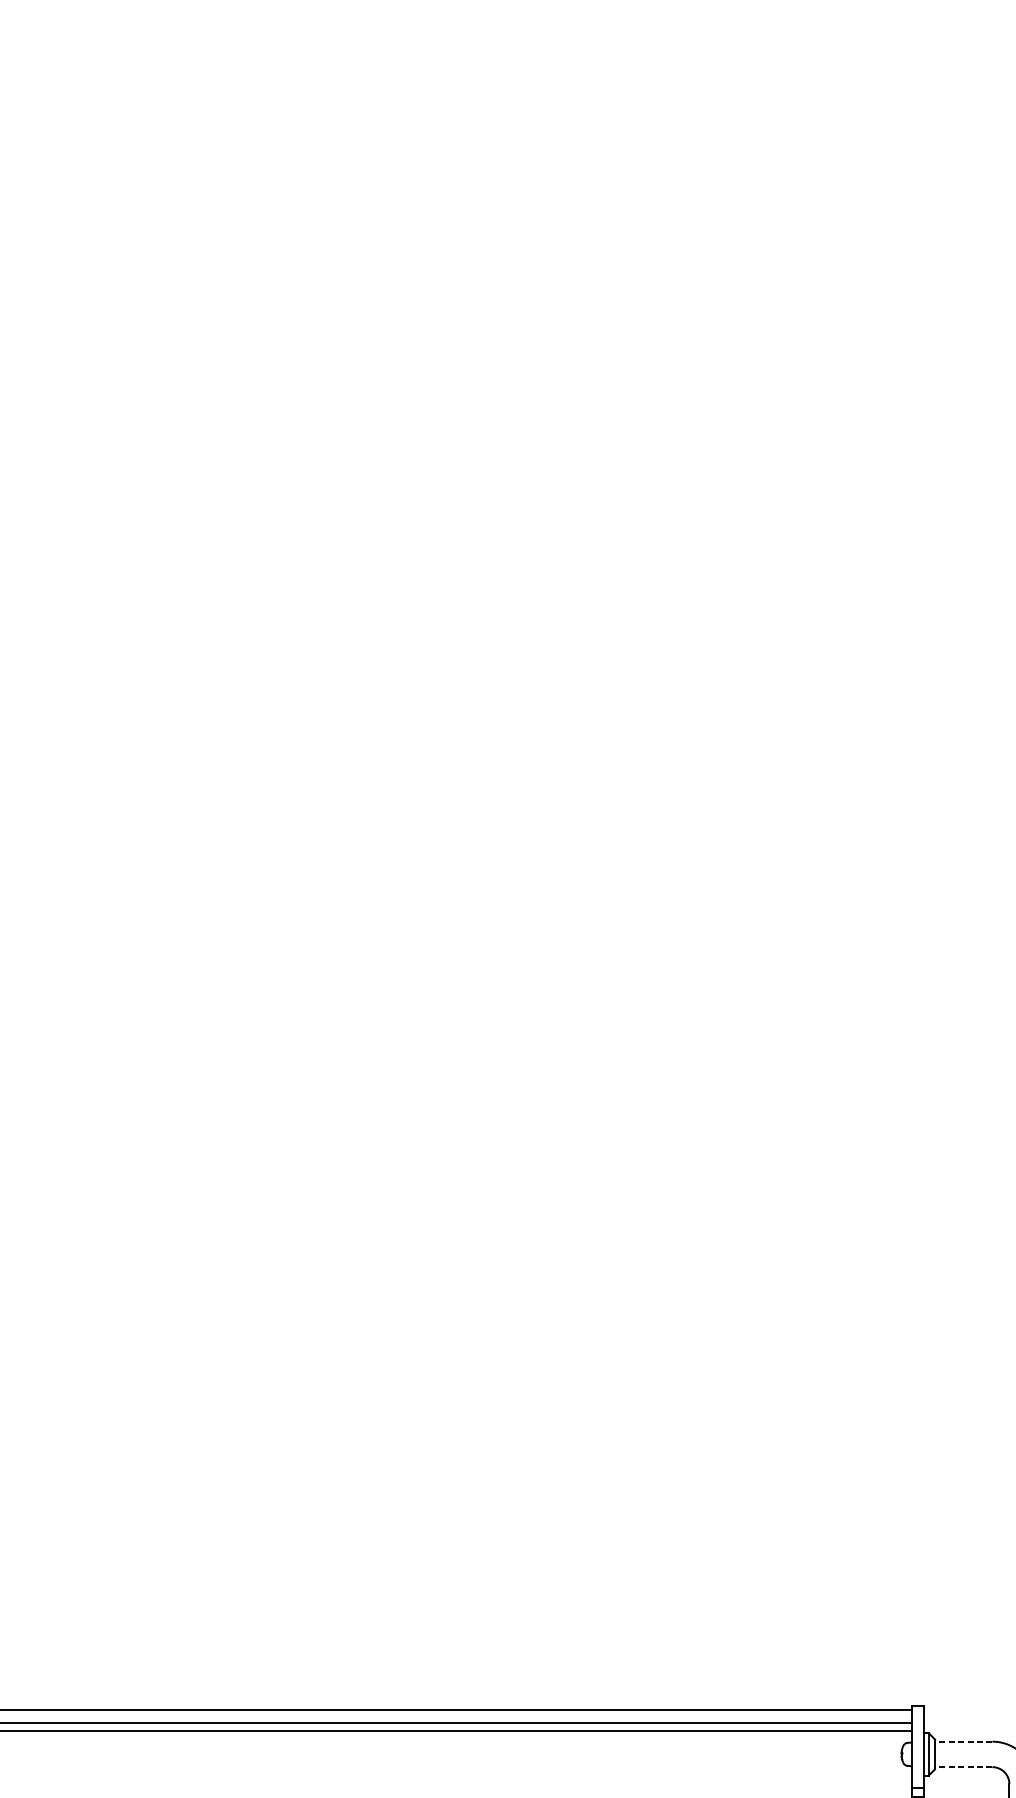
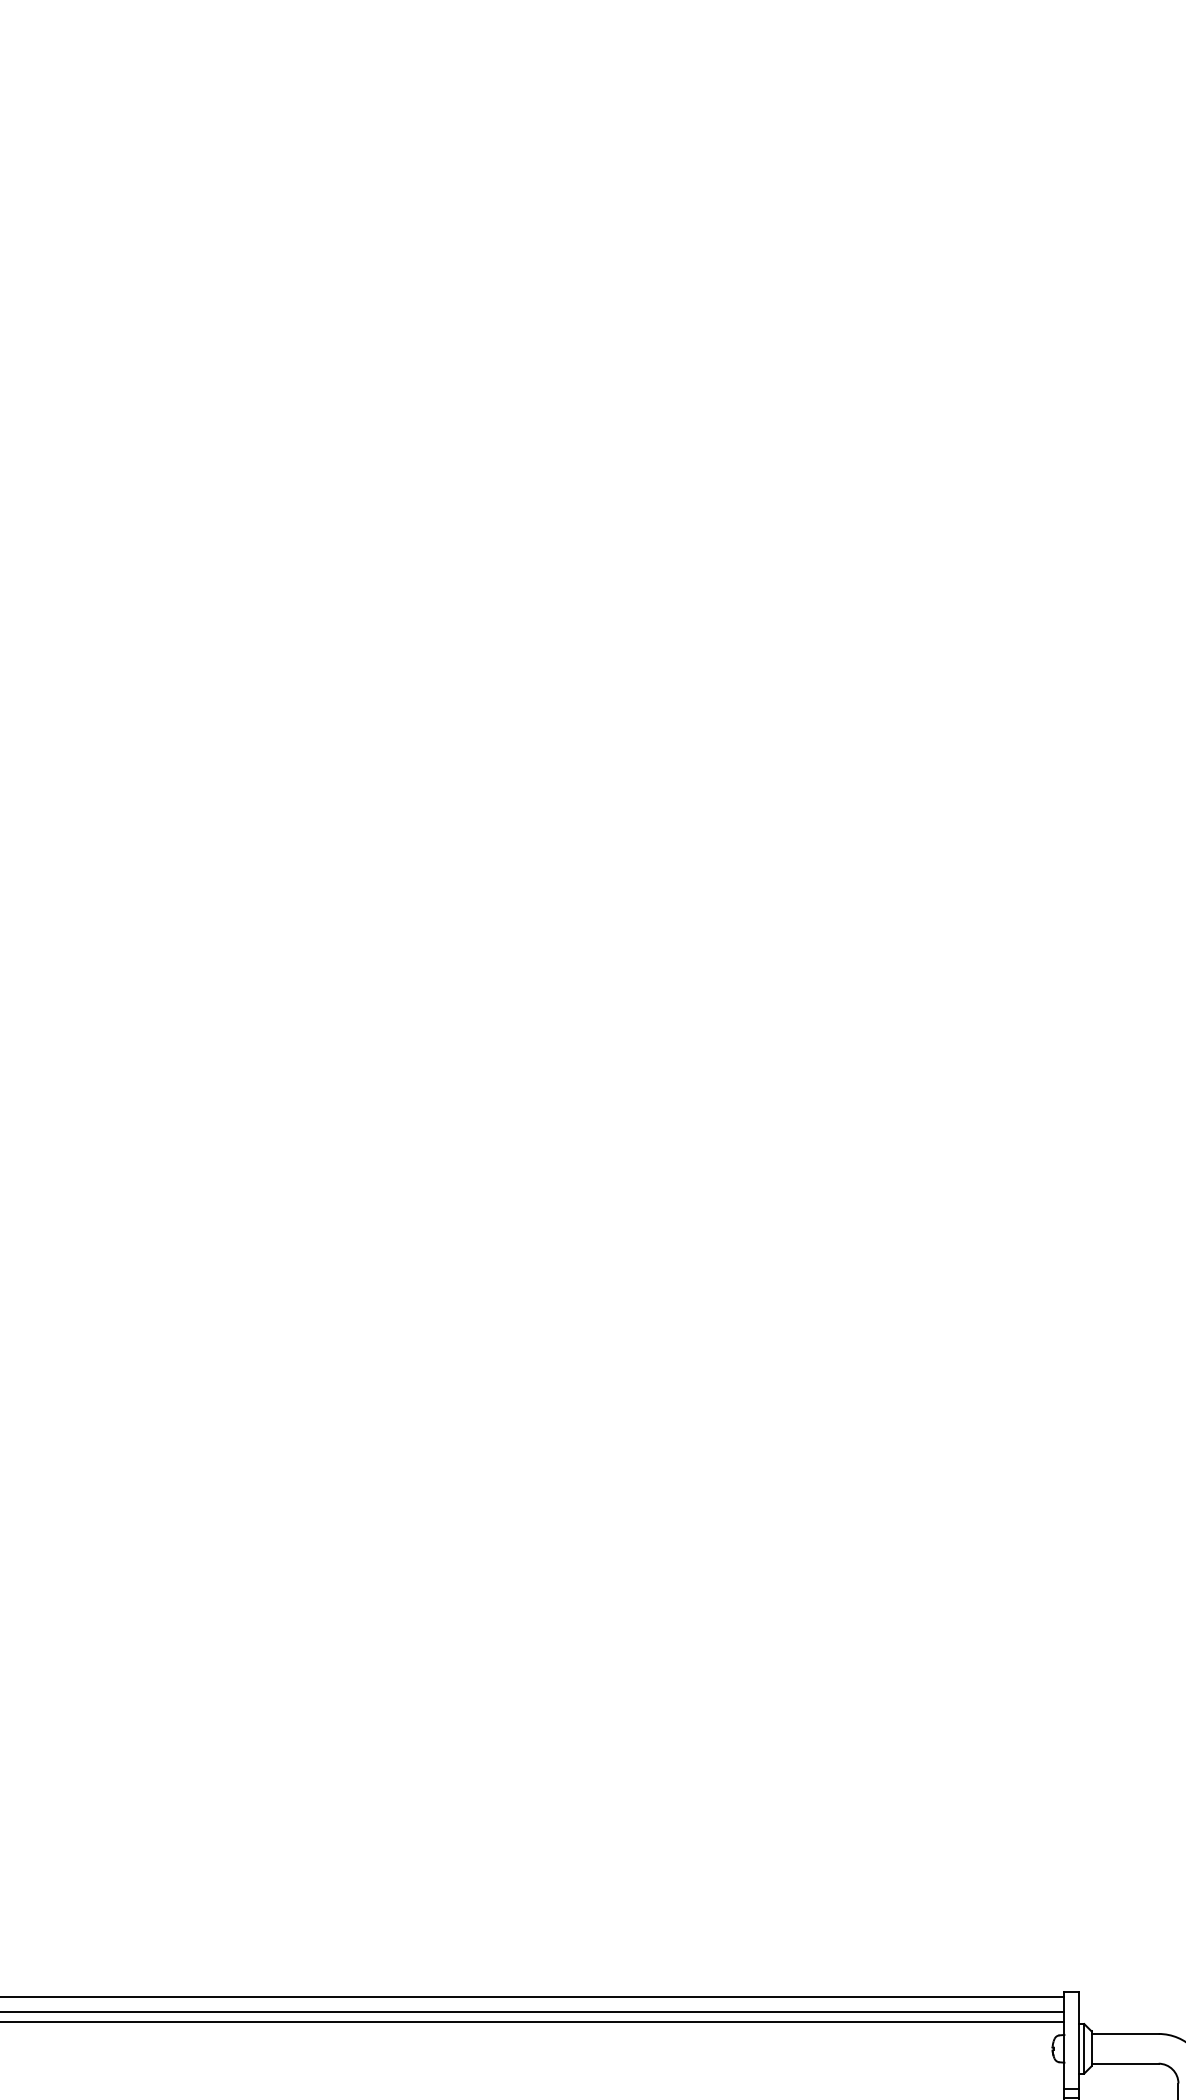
line: (963, 1741) -> (1124, 2033), dashed -> solid
line: (963, 1766) -> (1124, 2063), dashed -> solid

